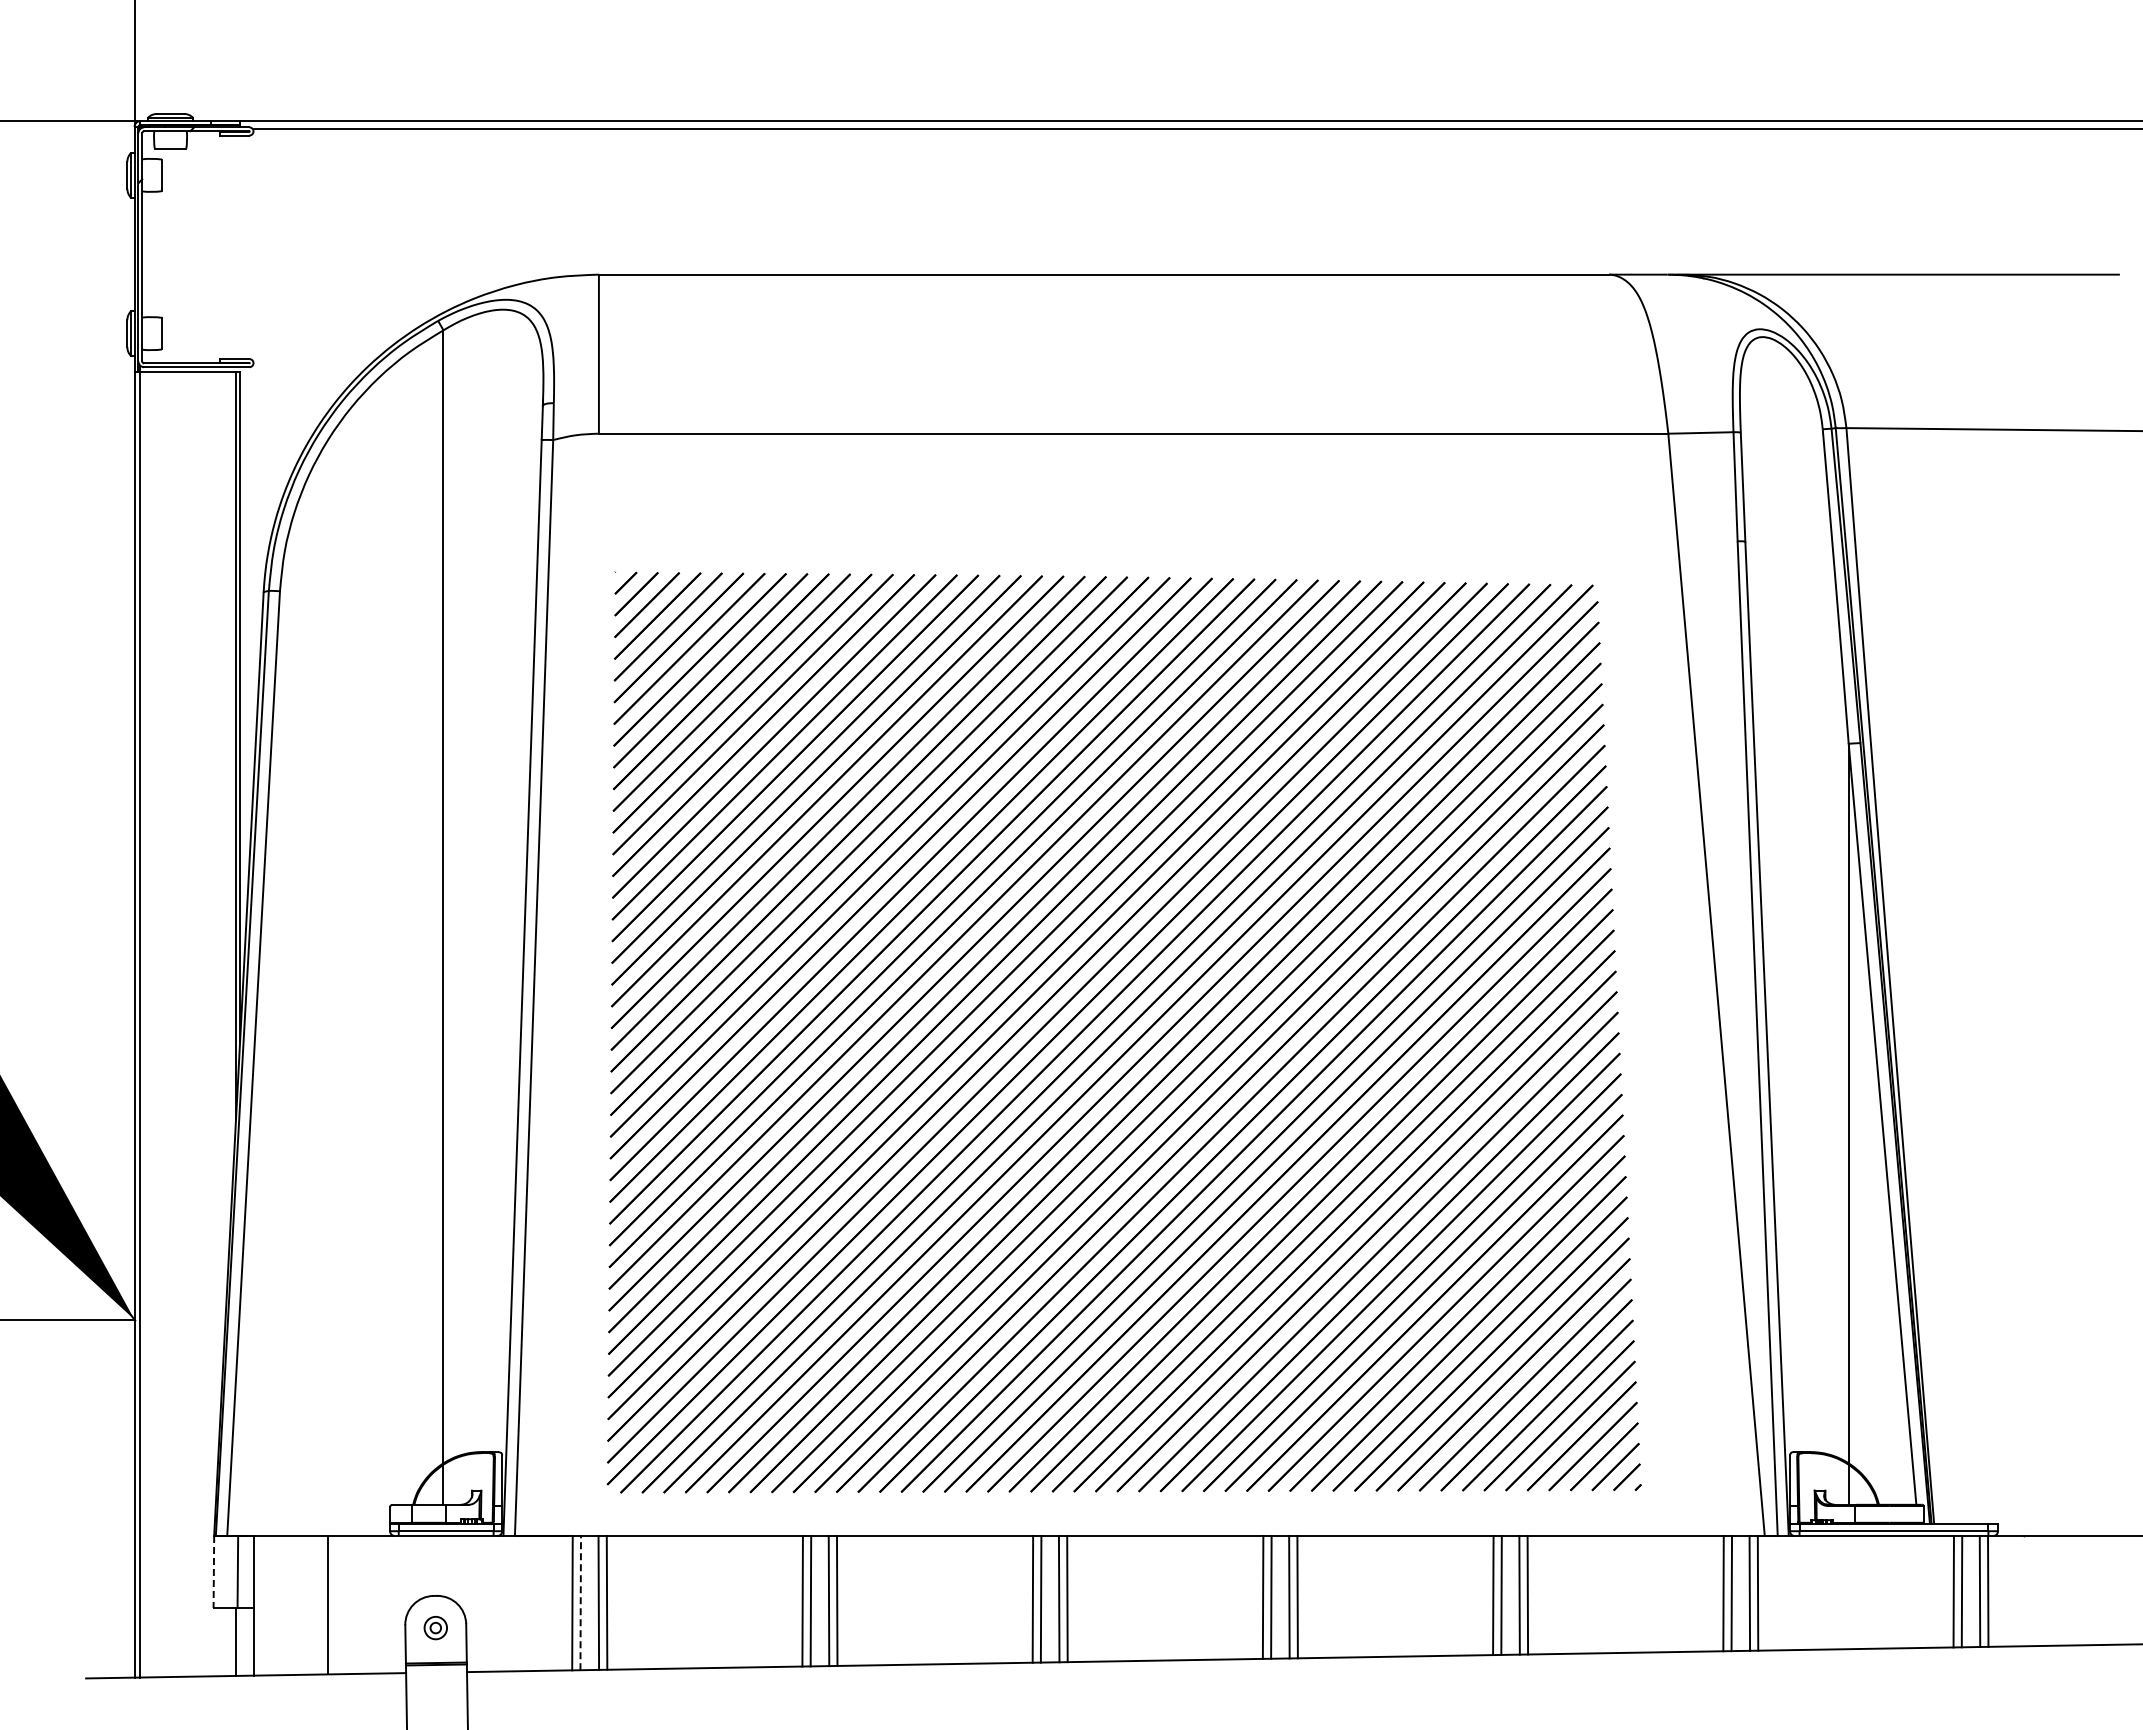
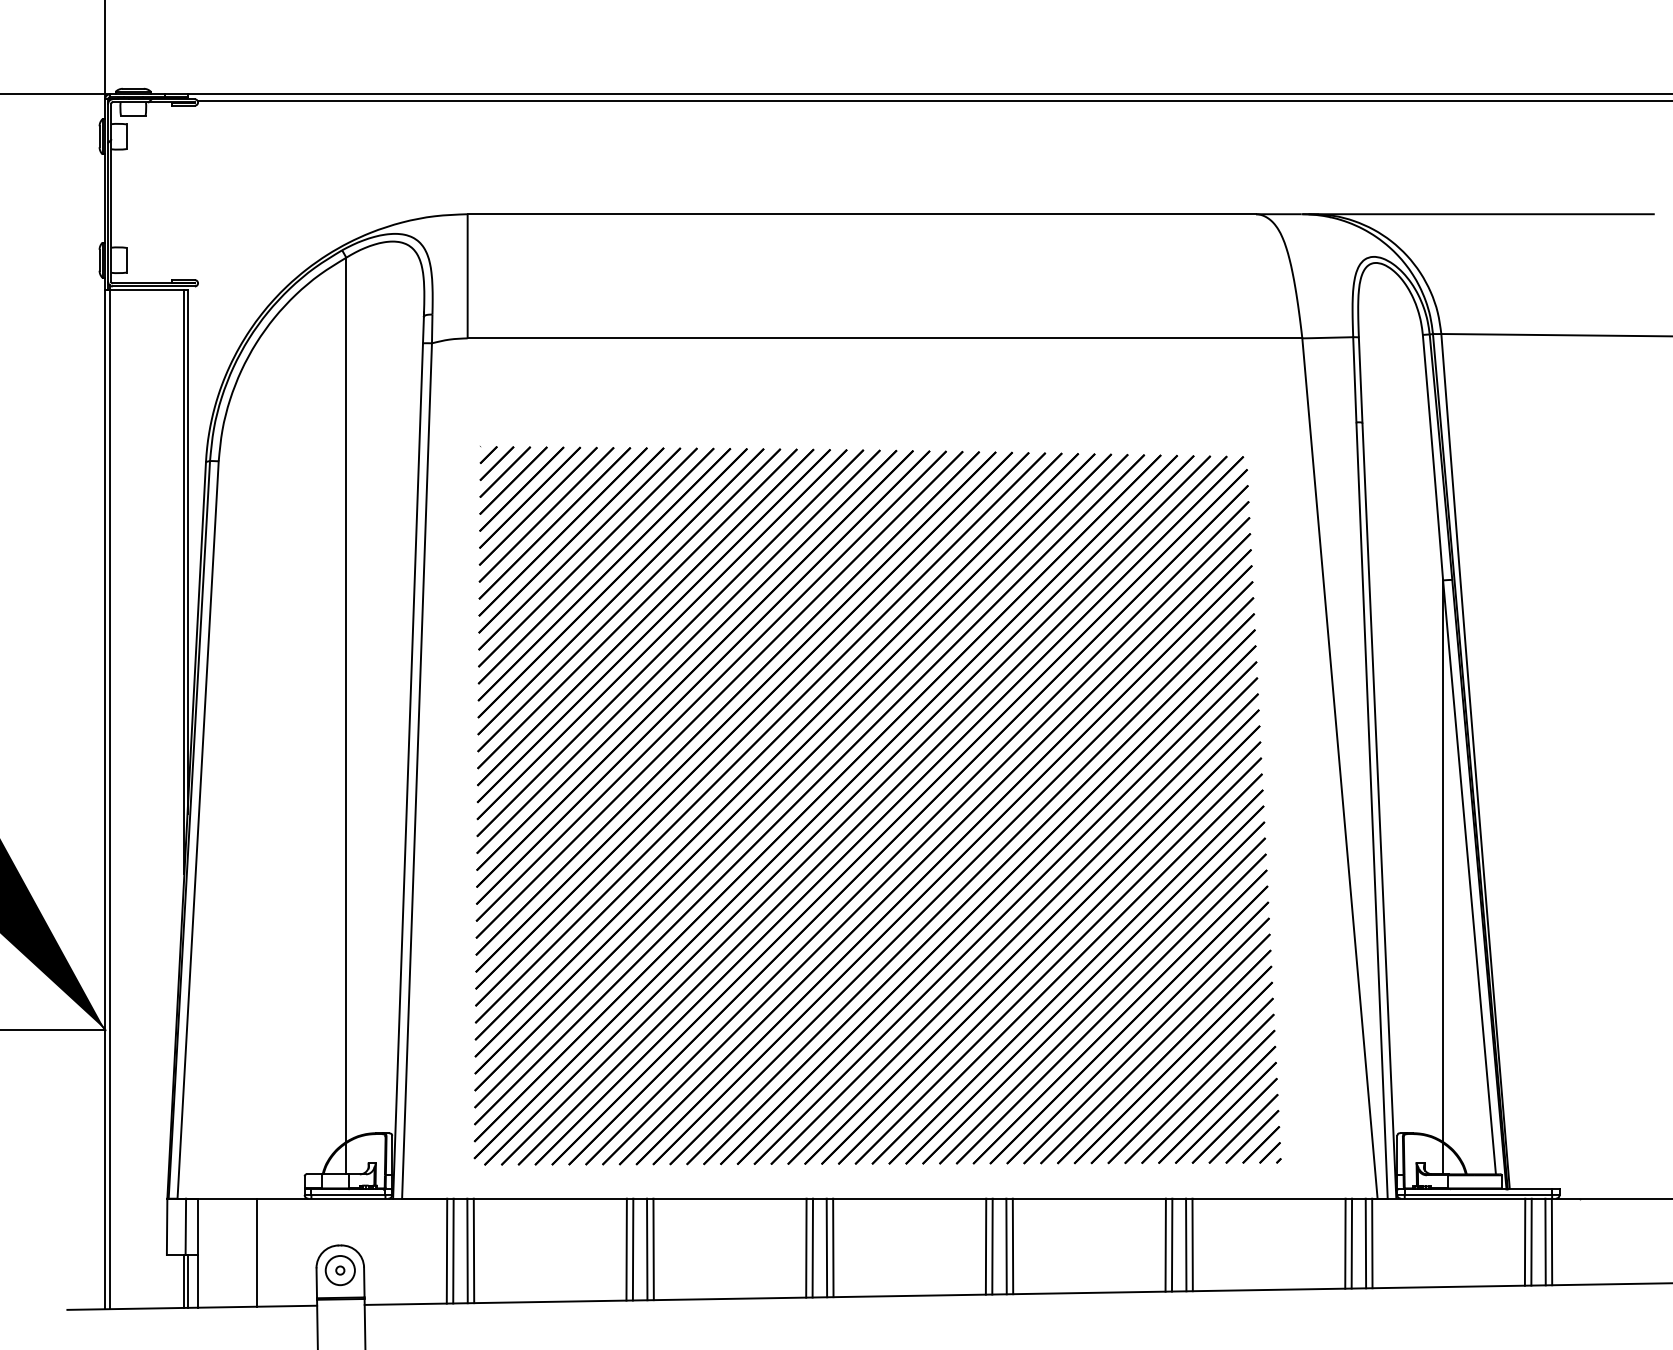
line: (213, 1571) -> (166, 1226), dashed -> solid
line: (580, 1602) -> (453, 1250), dashed -> solid
circle: (435, 1627) -> (340, 1270), size x1.67
line: (240, 1641) -> (187, 1281), added

